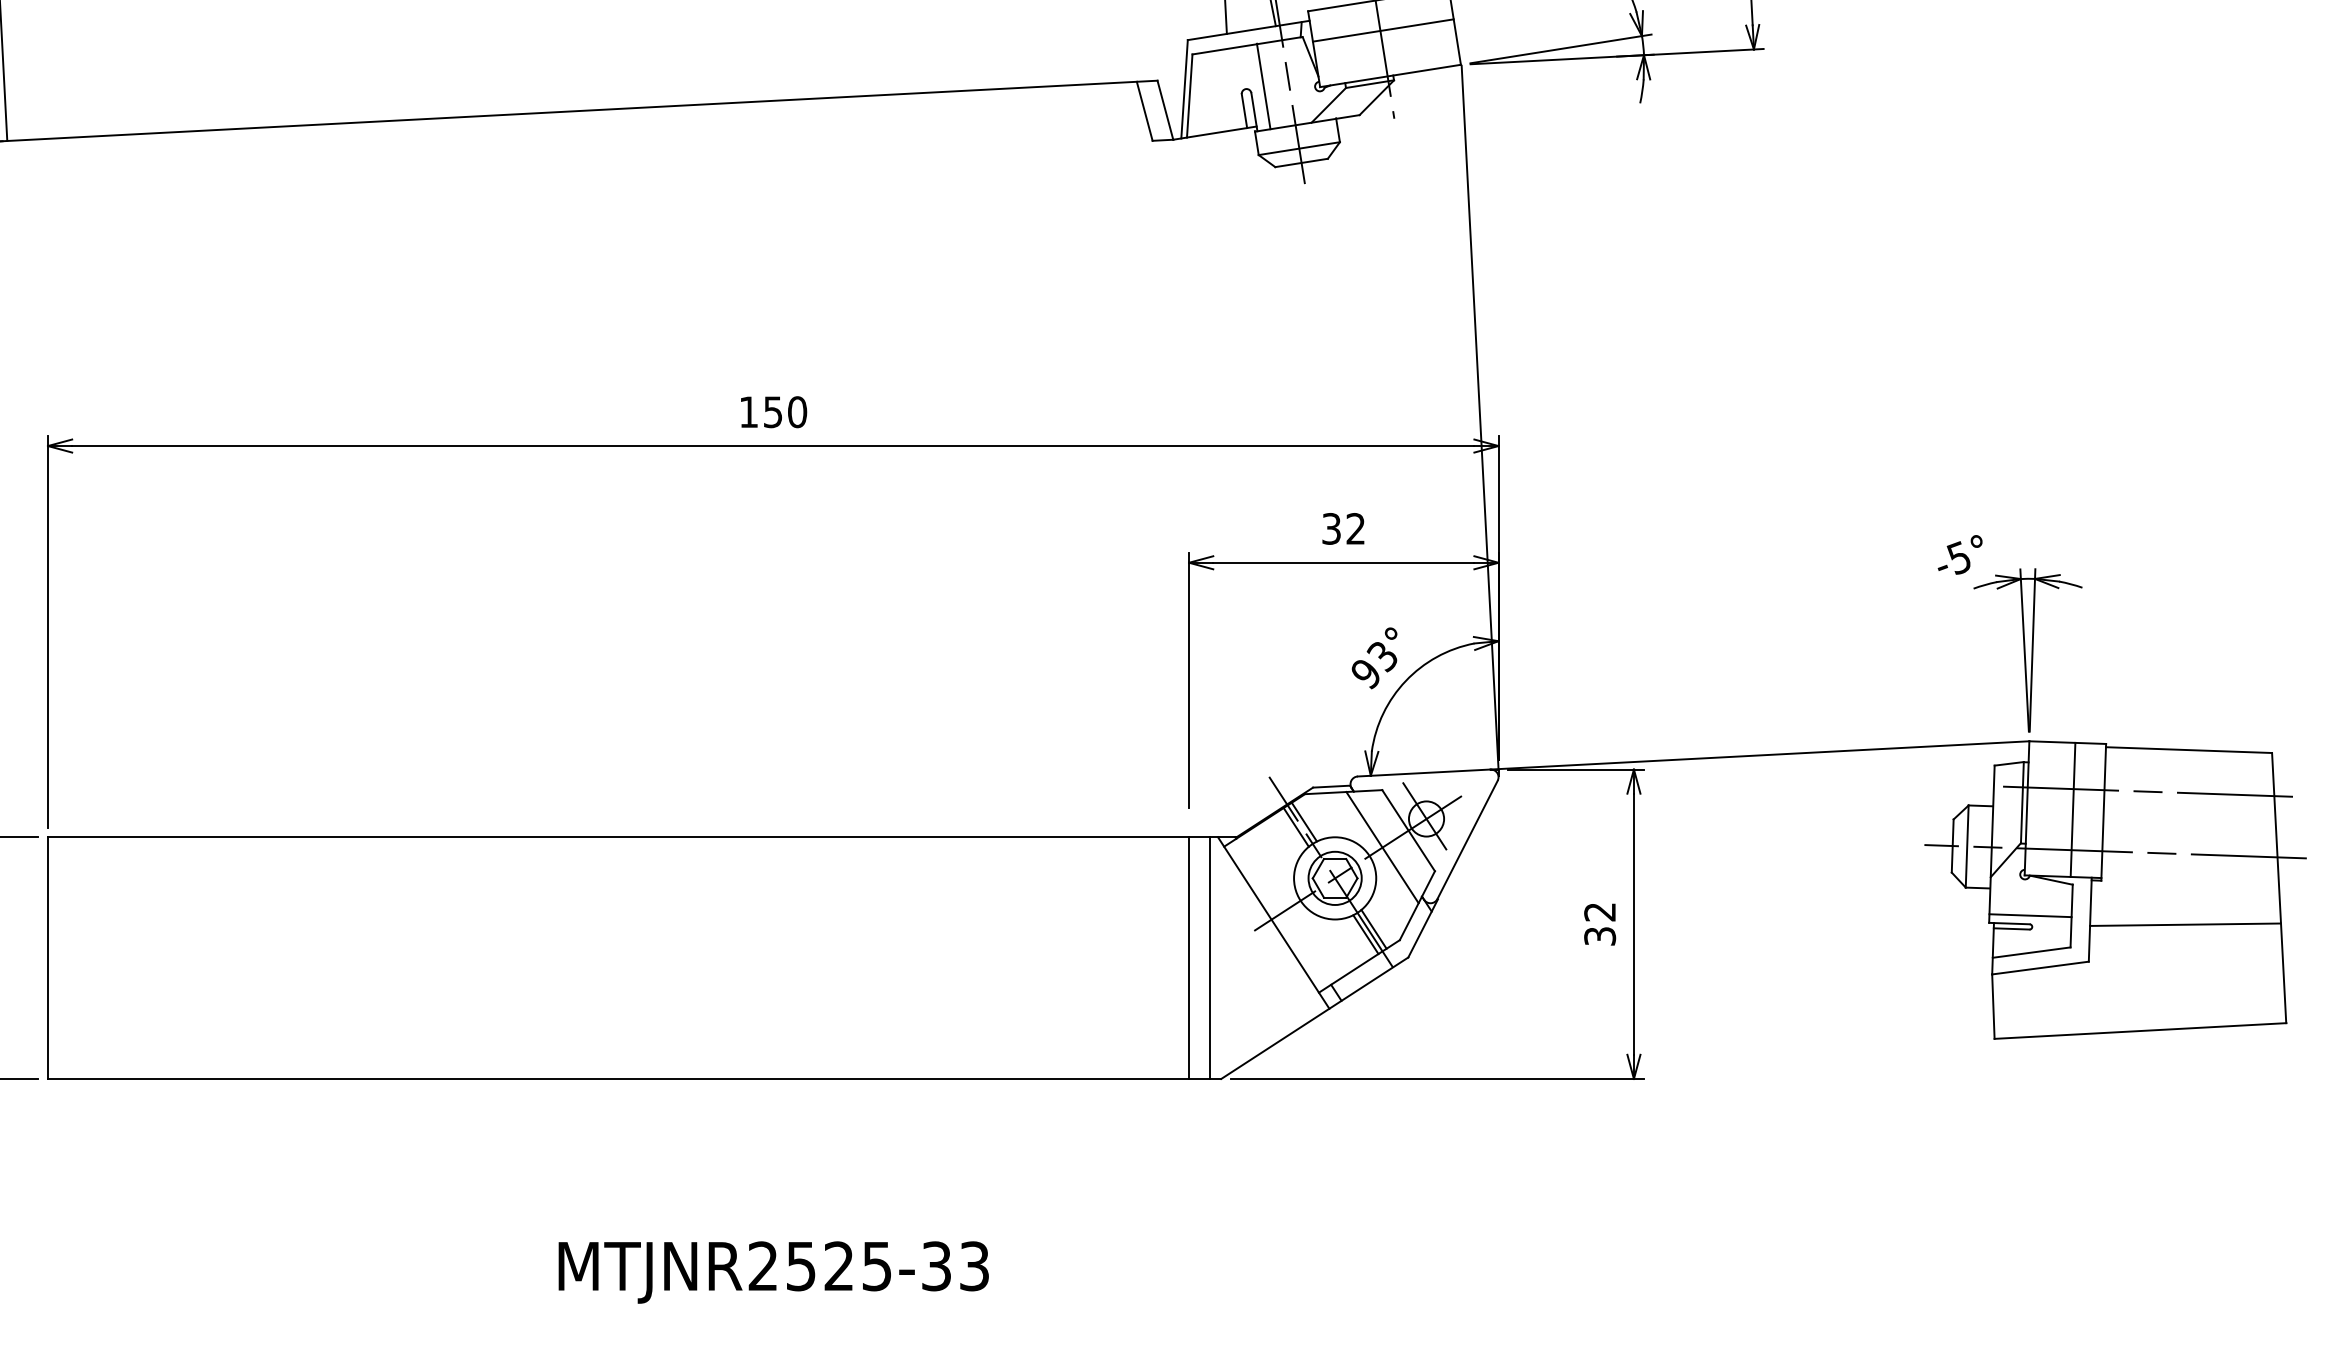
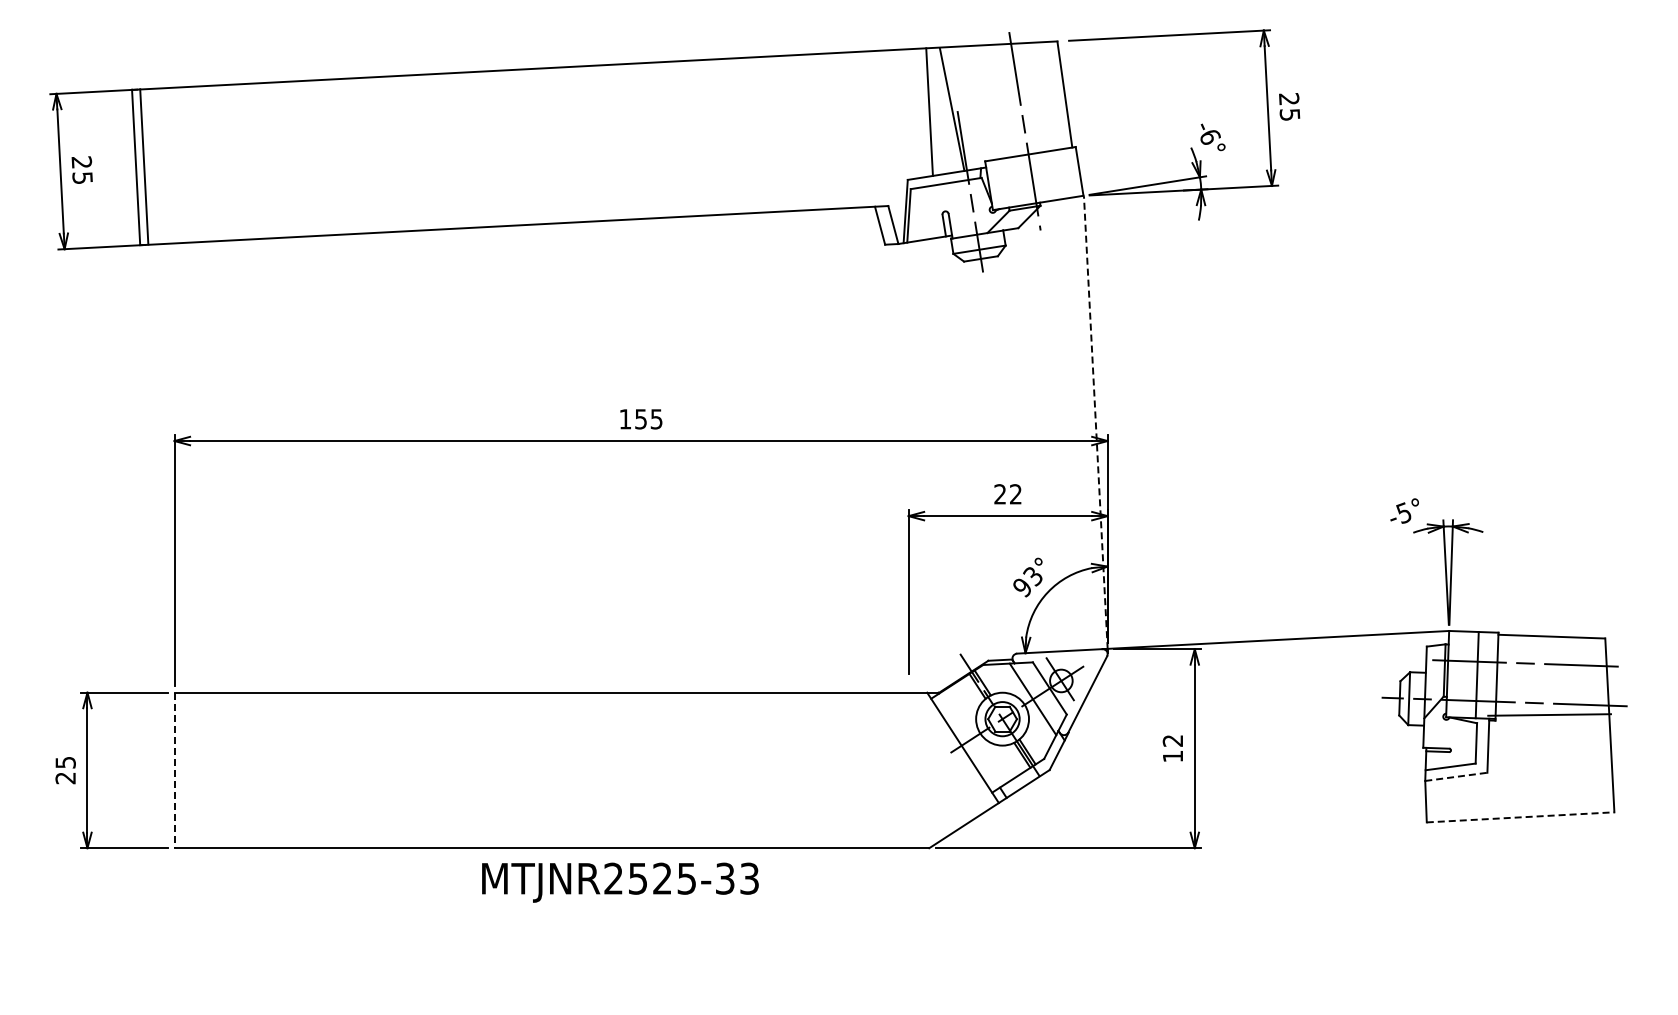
line: (1383, 30) -> (1033, 173), removed
line: (1263, 86) -> (956, 209), removed
text: (797, 412) -> (656, 419), 150 -> 155
line: (1479, 417) -> (1095, 422), solid -> dashed
text: (1331, 529) -> (1000, 494), 32 -> 22
line: (2029, 916) -> (1449, 743), removed
line: (2185, 923) -> (1549, 714), moved
text: (1599, 936) -> (1172, 756), 32 -> 12
line: (47, 958) -> (174, 770), solid -> dashed
line: (1188, 958) -> (908, 770), removed
line: (1209, 958) -> (921, 770), removed
line: (2040, 967) -> (1456, 776), solid -> dashed
line: (2140, 1031) -> (1520, 817), solid -> dashed
text: (773, 1272) -> (620, 882), moved

